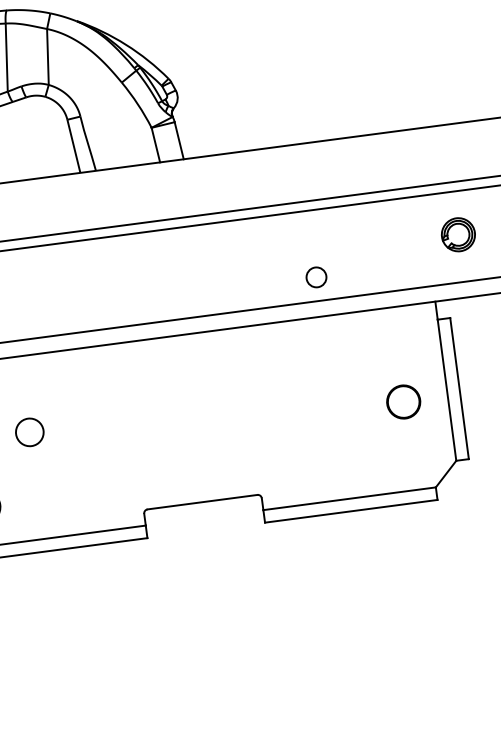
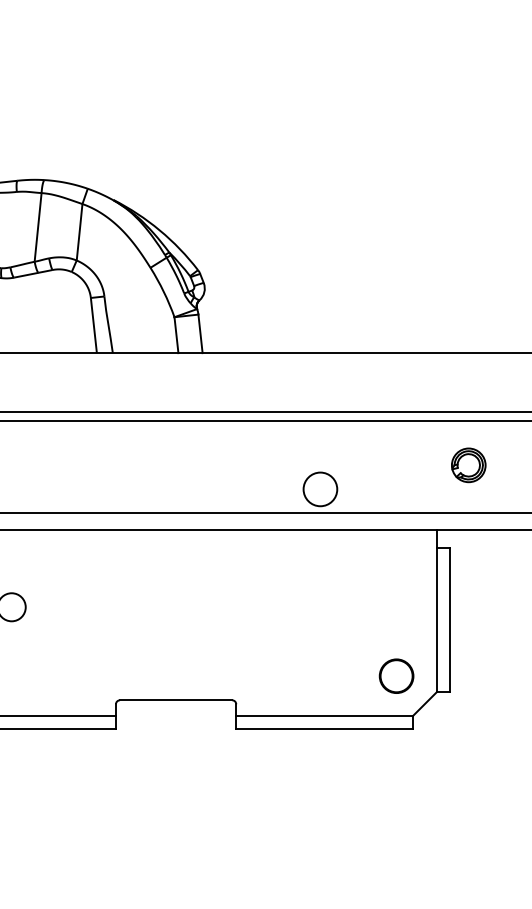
circle: (316, 277) -> (320, 489), size x1.67
part: (403, 401) -> (396, 675), moved

